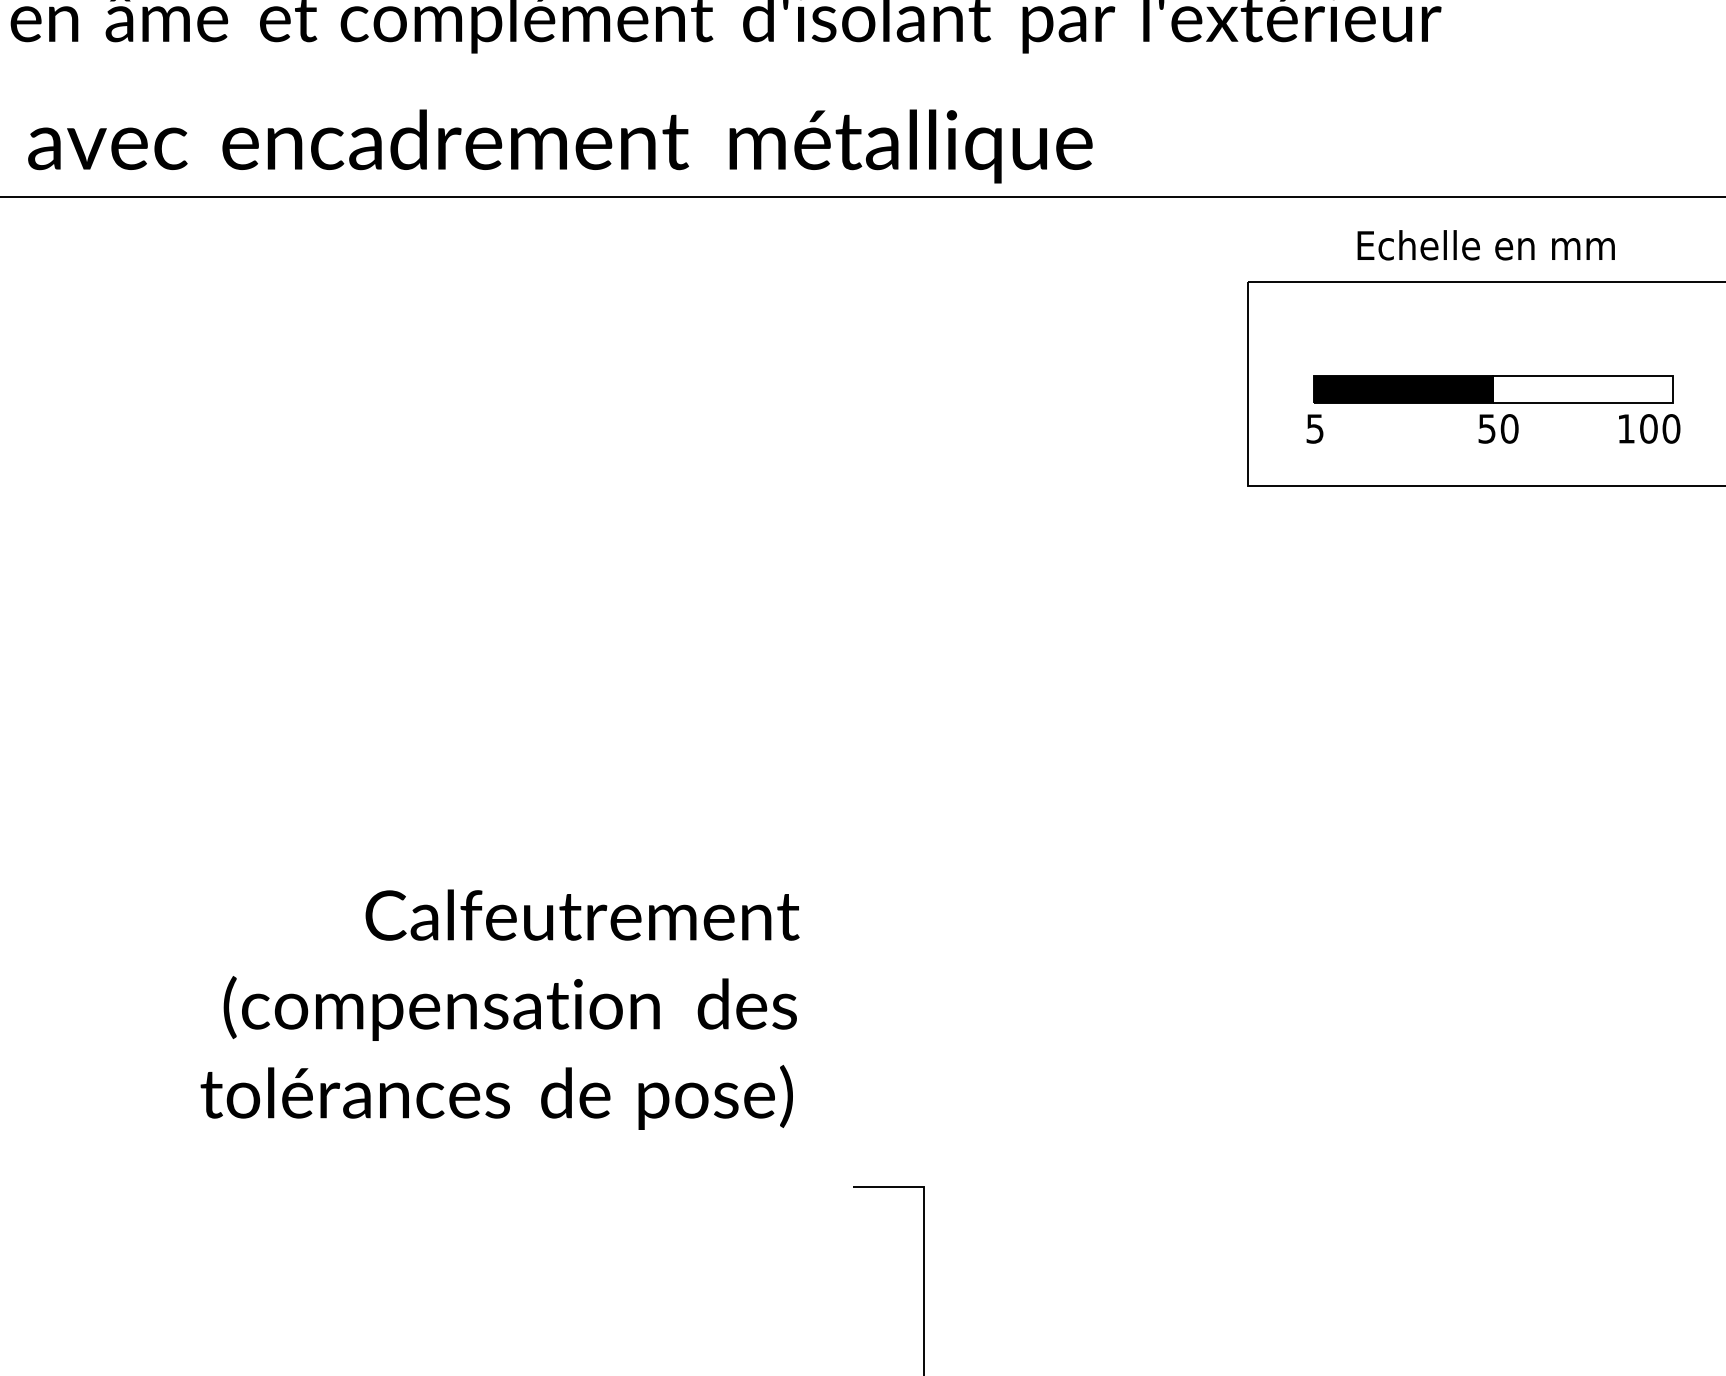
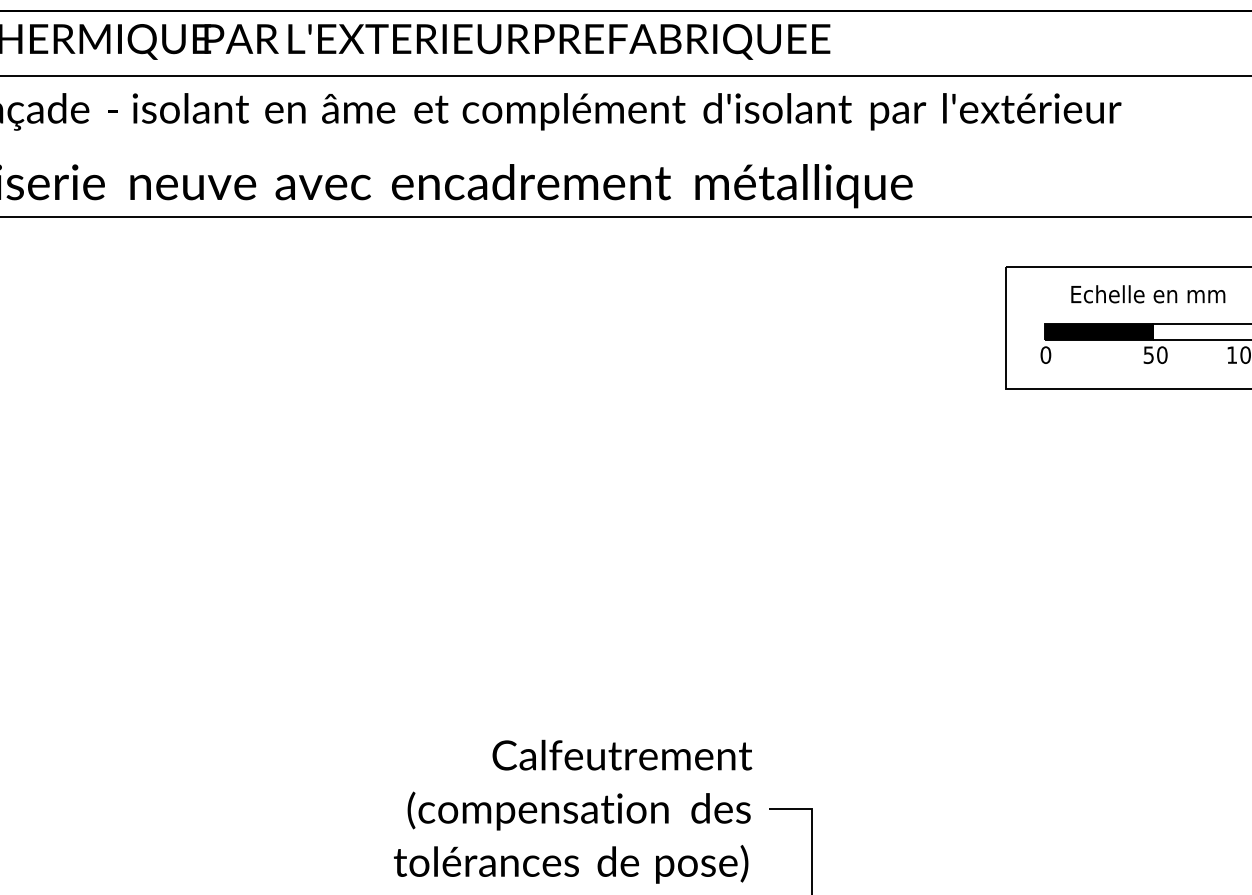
text: (1486, 245) -> (1148, 294), moved
text: (1314, 429) -> (1045, 355), 5 -> 0
text: (499, 1009) -> (572, 811), moved

